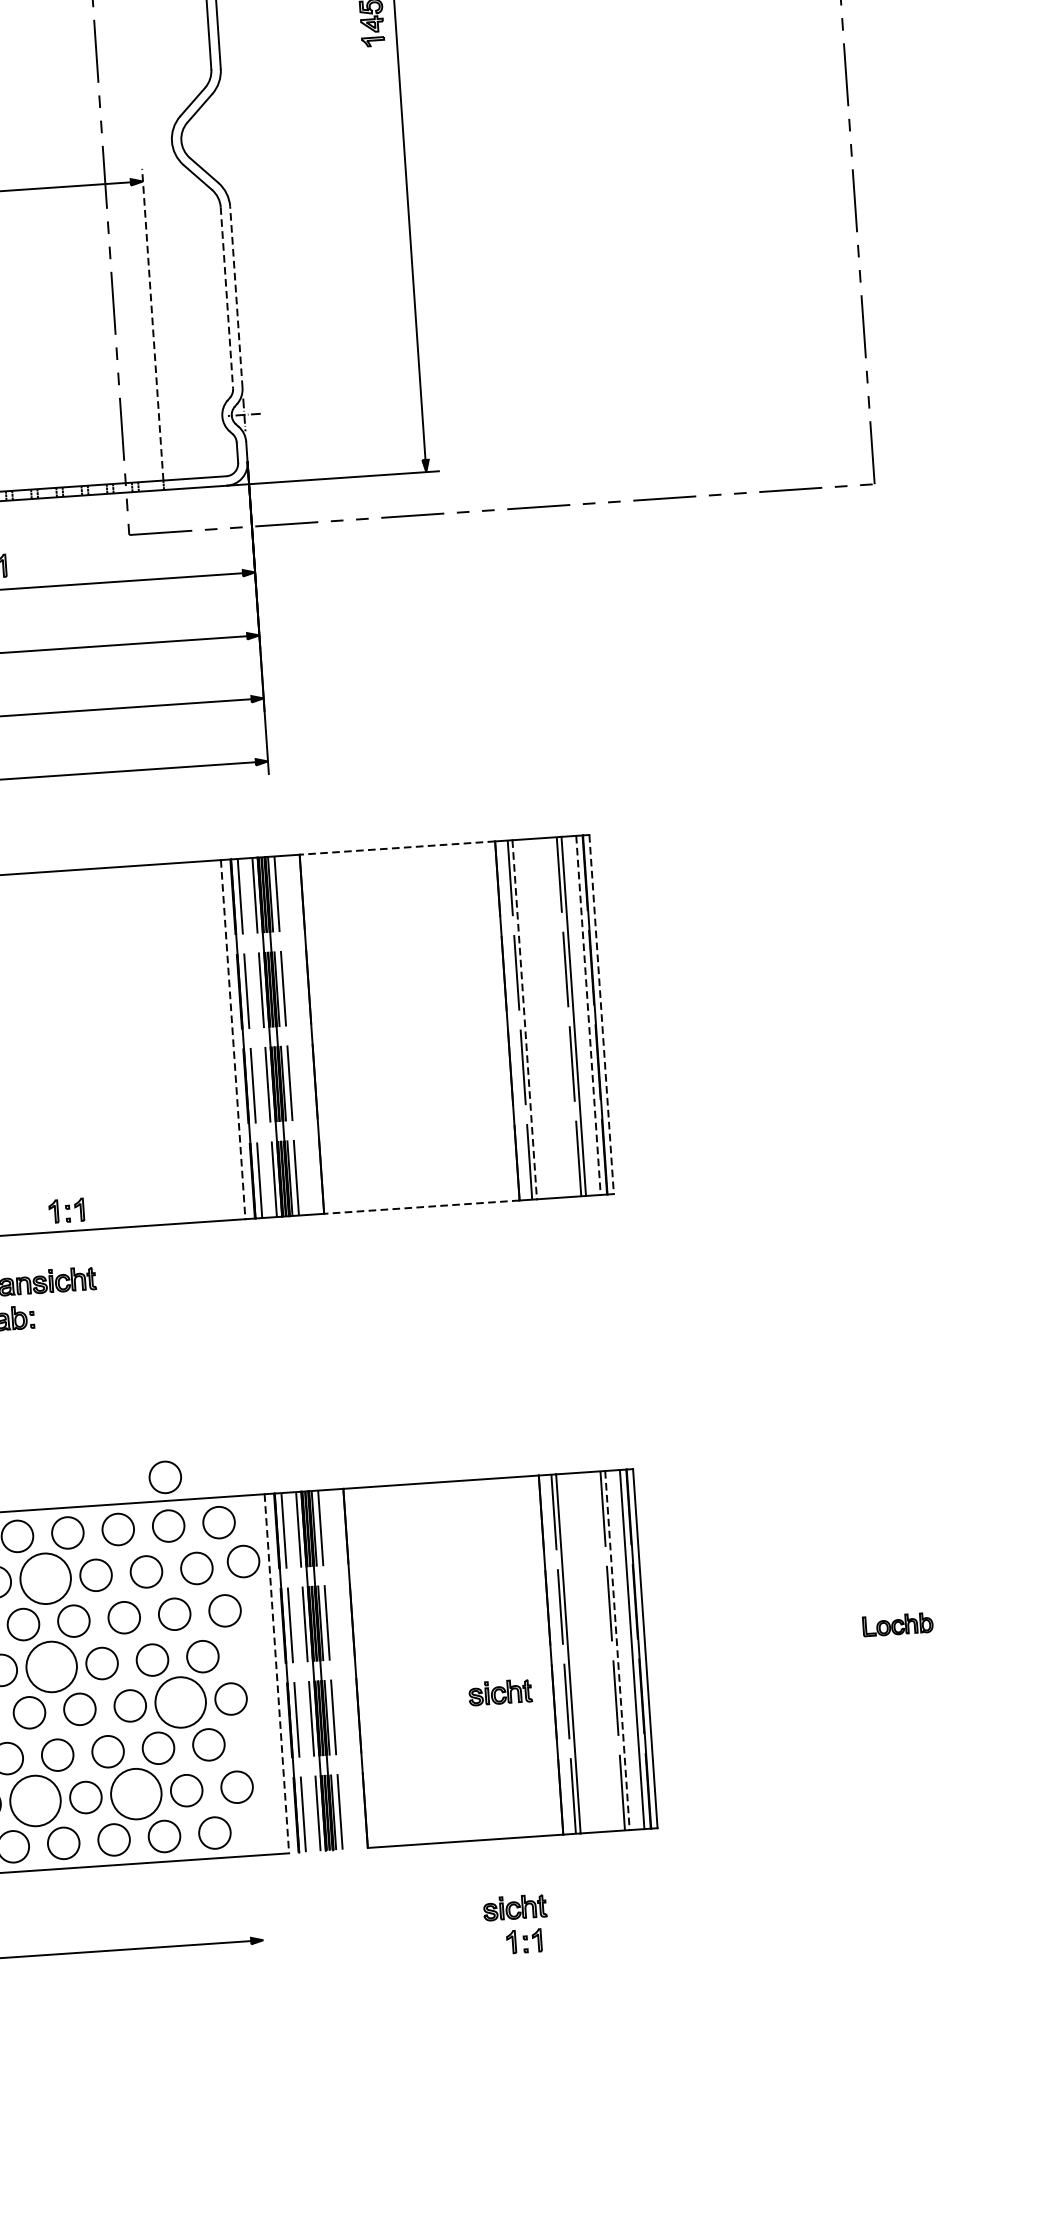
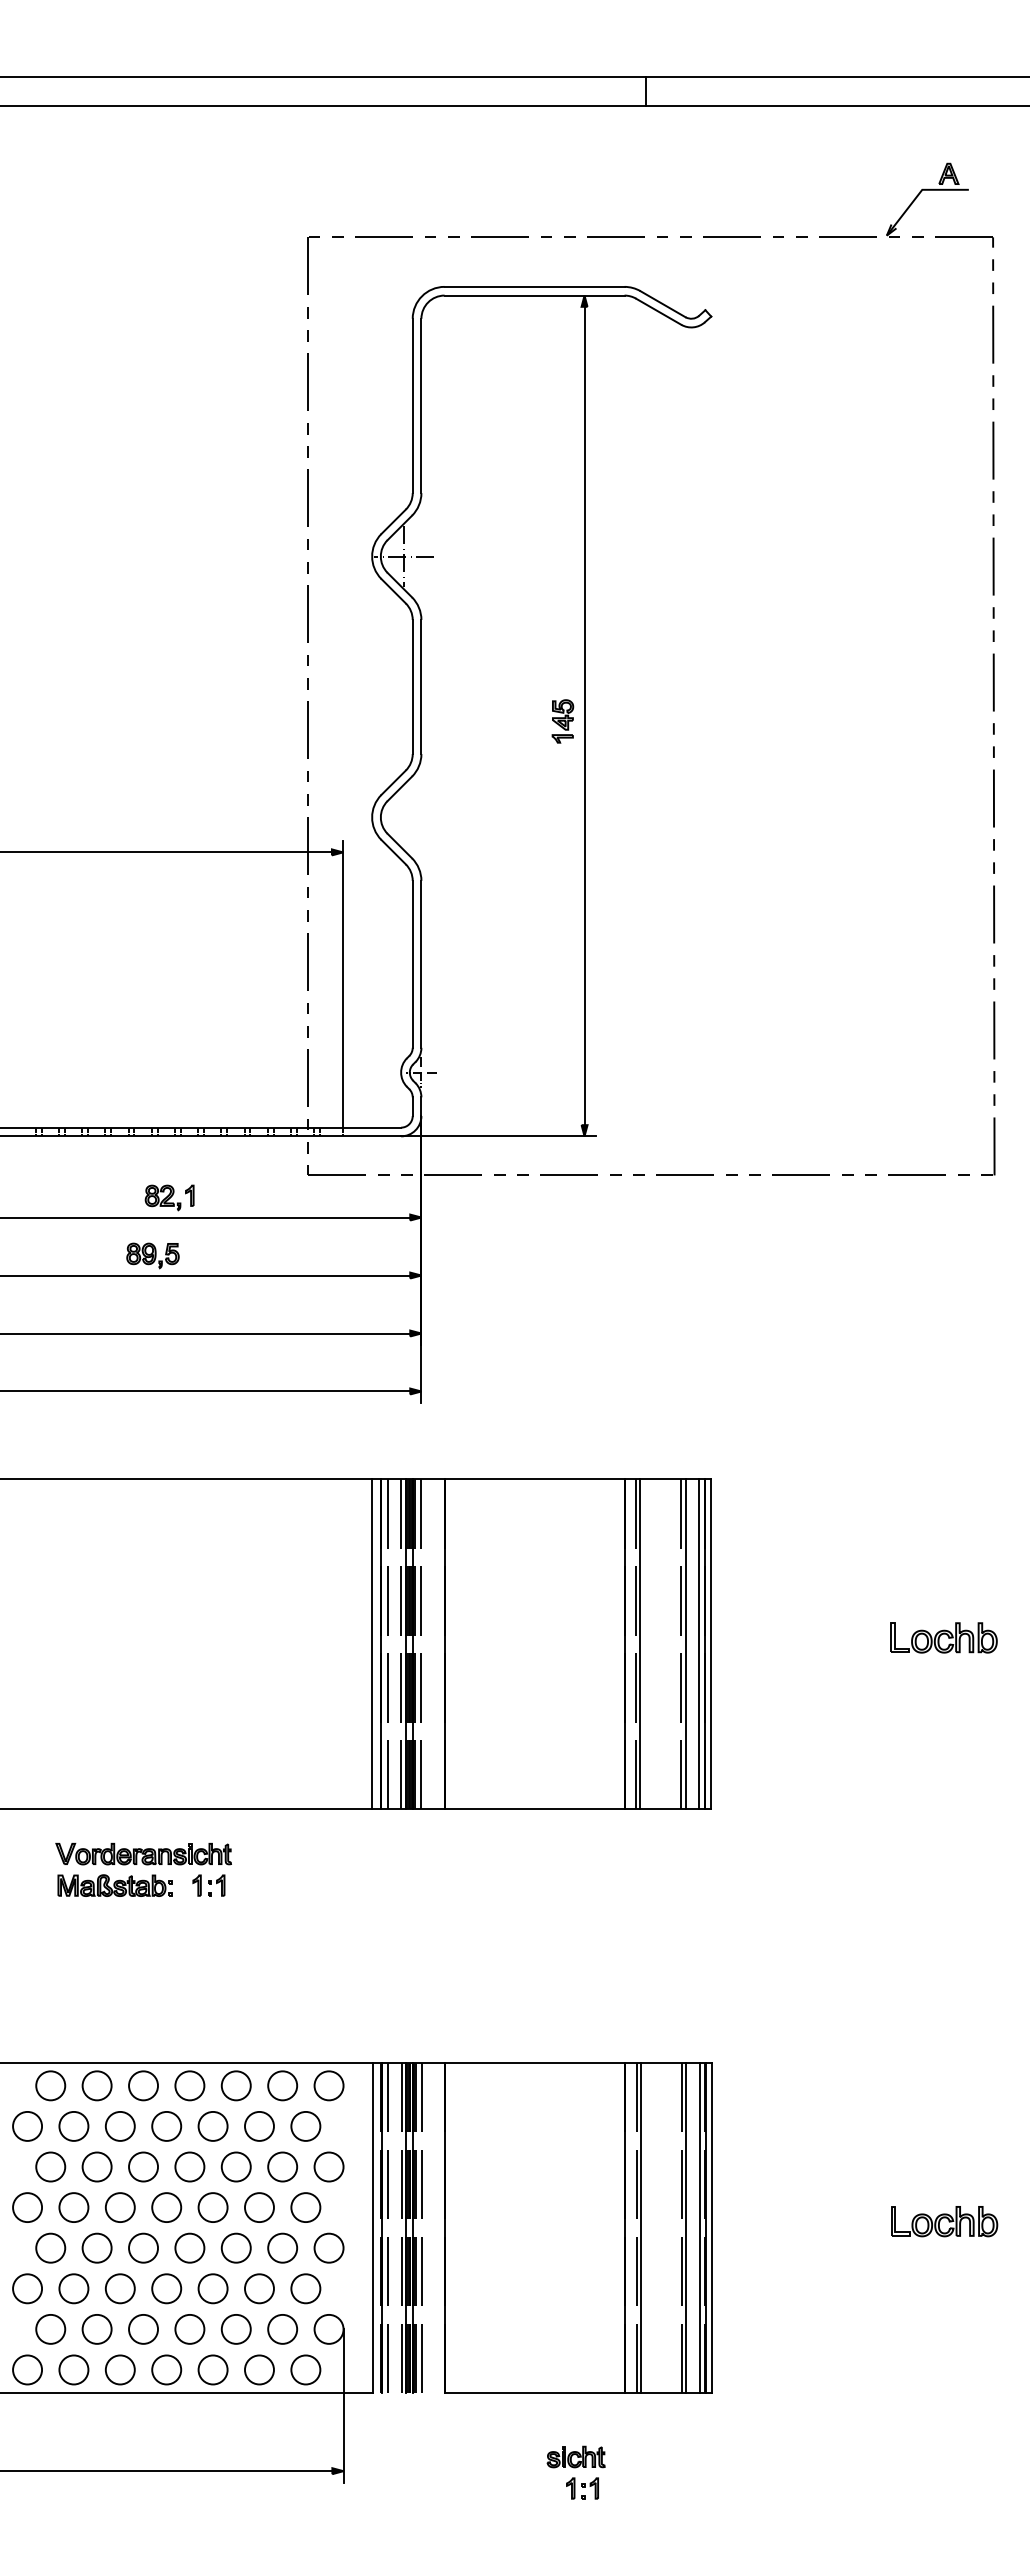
line: (236, 296) -> (421, 963), dashed -> solid
line: (226, 298) -> (412, 964), dashed -> solid
line: (153, 323) -> (343, 983), dashed -> solid
line: (397, 847) -> (534, 1478), dashed -> solid
part: (853, 990) -> (943, 1637), added
line: (601, 1014) -> (711, 1644), dashed -> solid
line: (588, 1015) -> (699, 1644), dashed -> solid
line: (524, 1020) -> (640, 1644), dashed -> solid
line: (233, 1039) -> (372, 1644), dashed -> solid
line: (421, 1207) -> (534, 1809), dashed -> solid
part: (66, 1210) -> (208, 1885), moved
circle: (165, 1476) -> (282, 2040), removed
circle: (242, 1561) -> (348, 2122), removed
circle: (45, 1577) -> (166, 2125), size x0.62
part: (897, 1624) -> (944, 2221), size x1.67
line: (617, 1651) -> (686, 2228), dashed -> solid
circle: (51, 1666) -> (166, 2207), size x0.62
line: (276, 1674) -> (372, 2228), dashed -> solid
part: (499, 1691) -> (575, 2258), removed
circle: (180, 1701) -> (282, 2247), size x0.62
circle: (135, 1793) -> (235, 2328), size x0.62
circle: (35, 1800) -> (143, 2328), size x0.62
line: (258, 1868) -> (343, 2405), added

